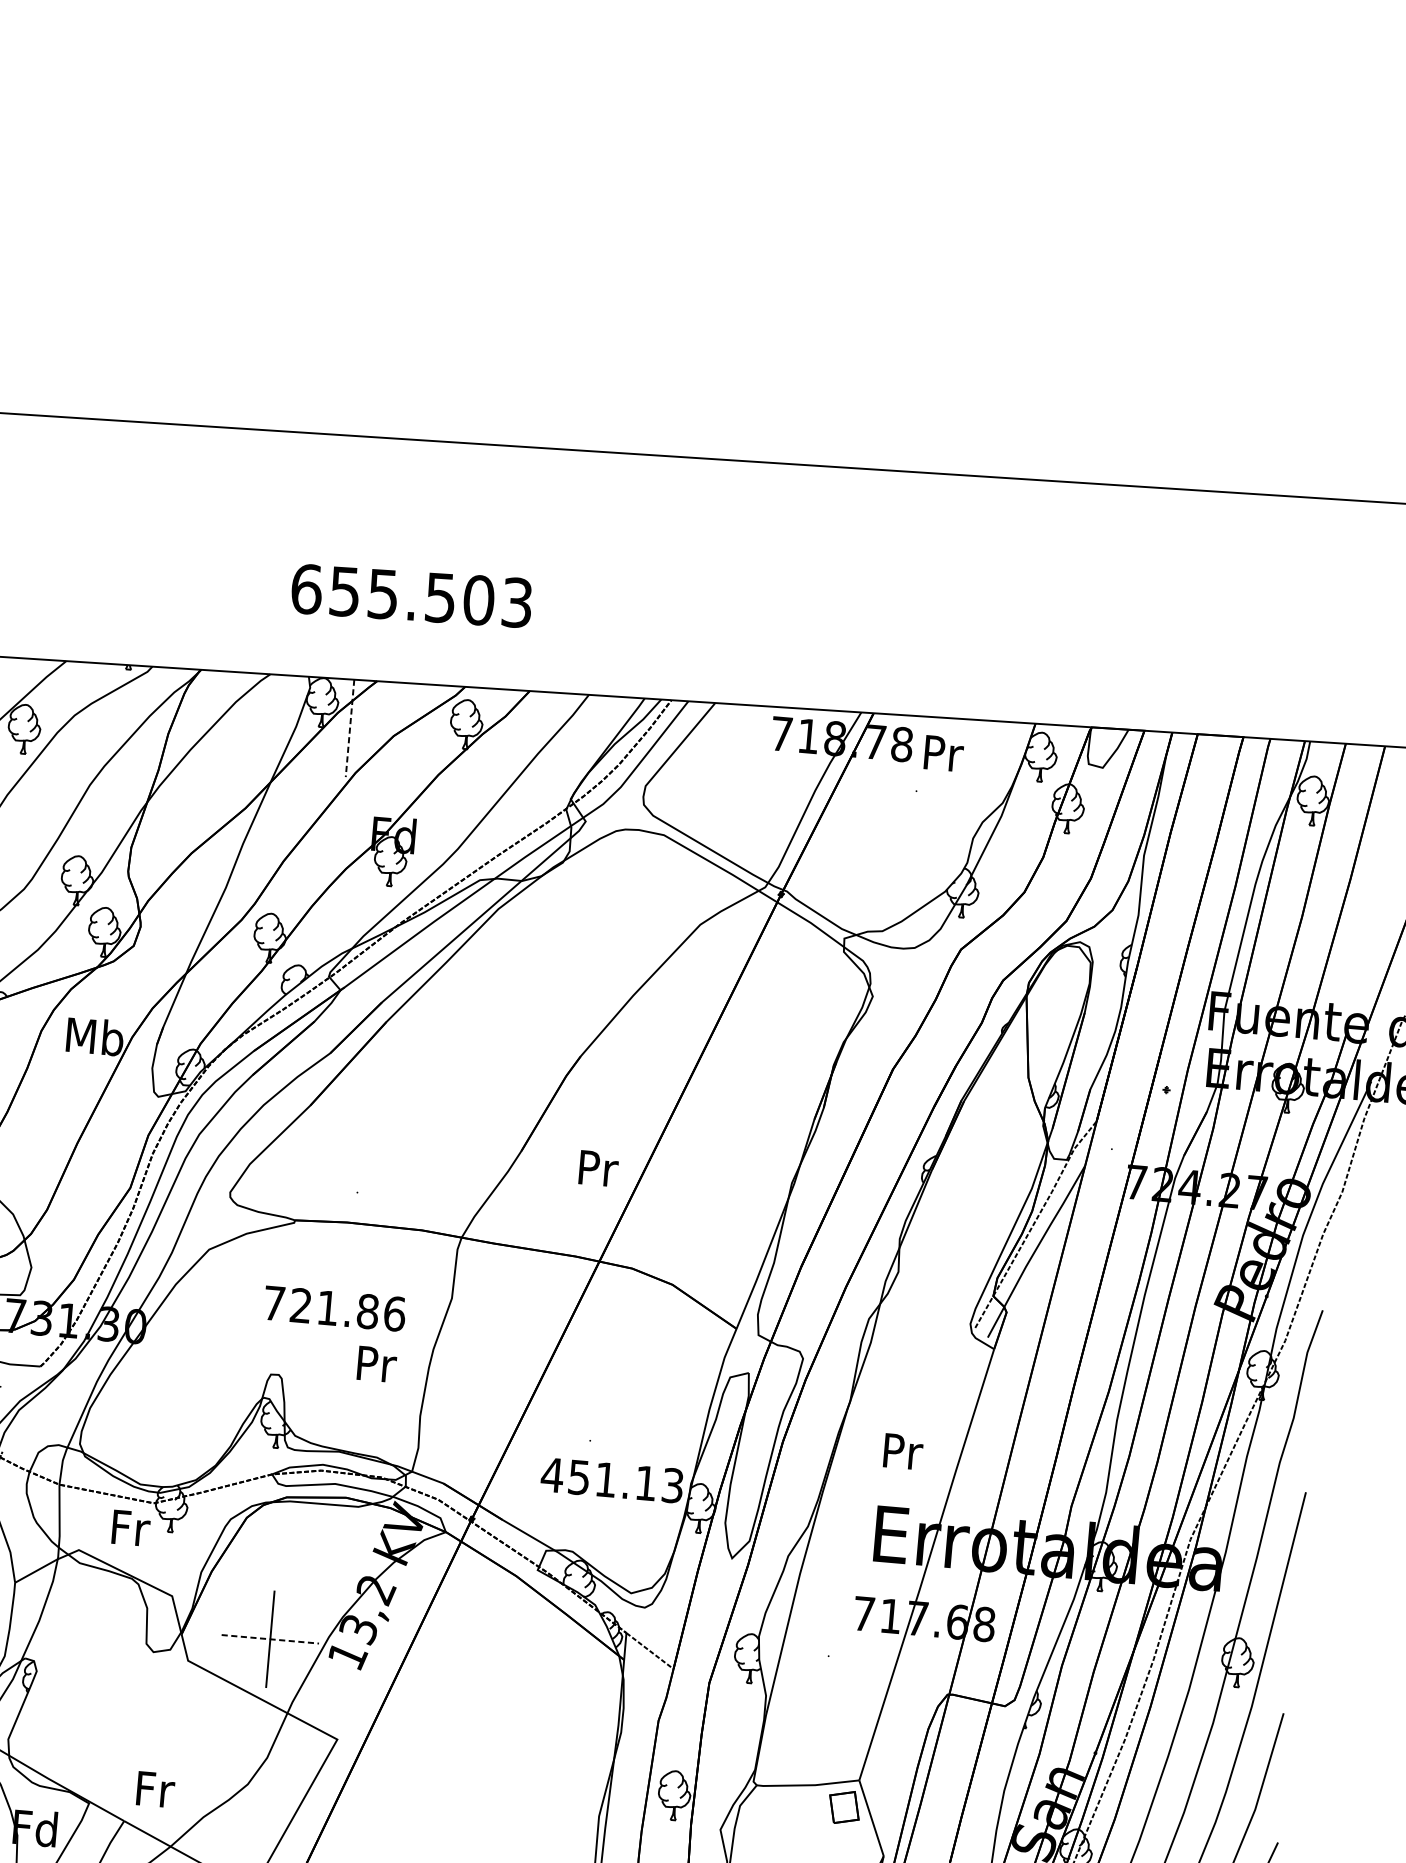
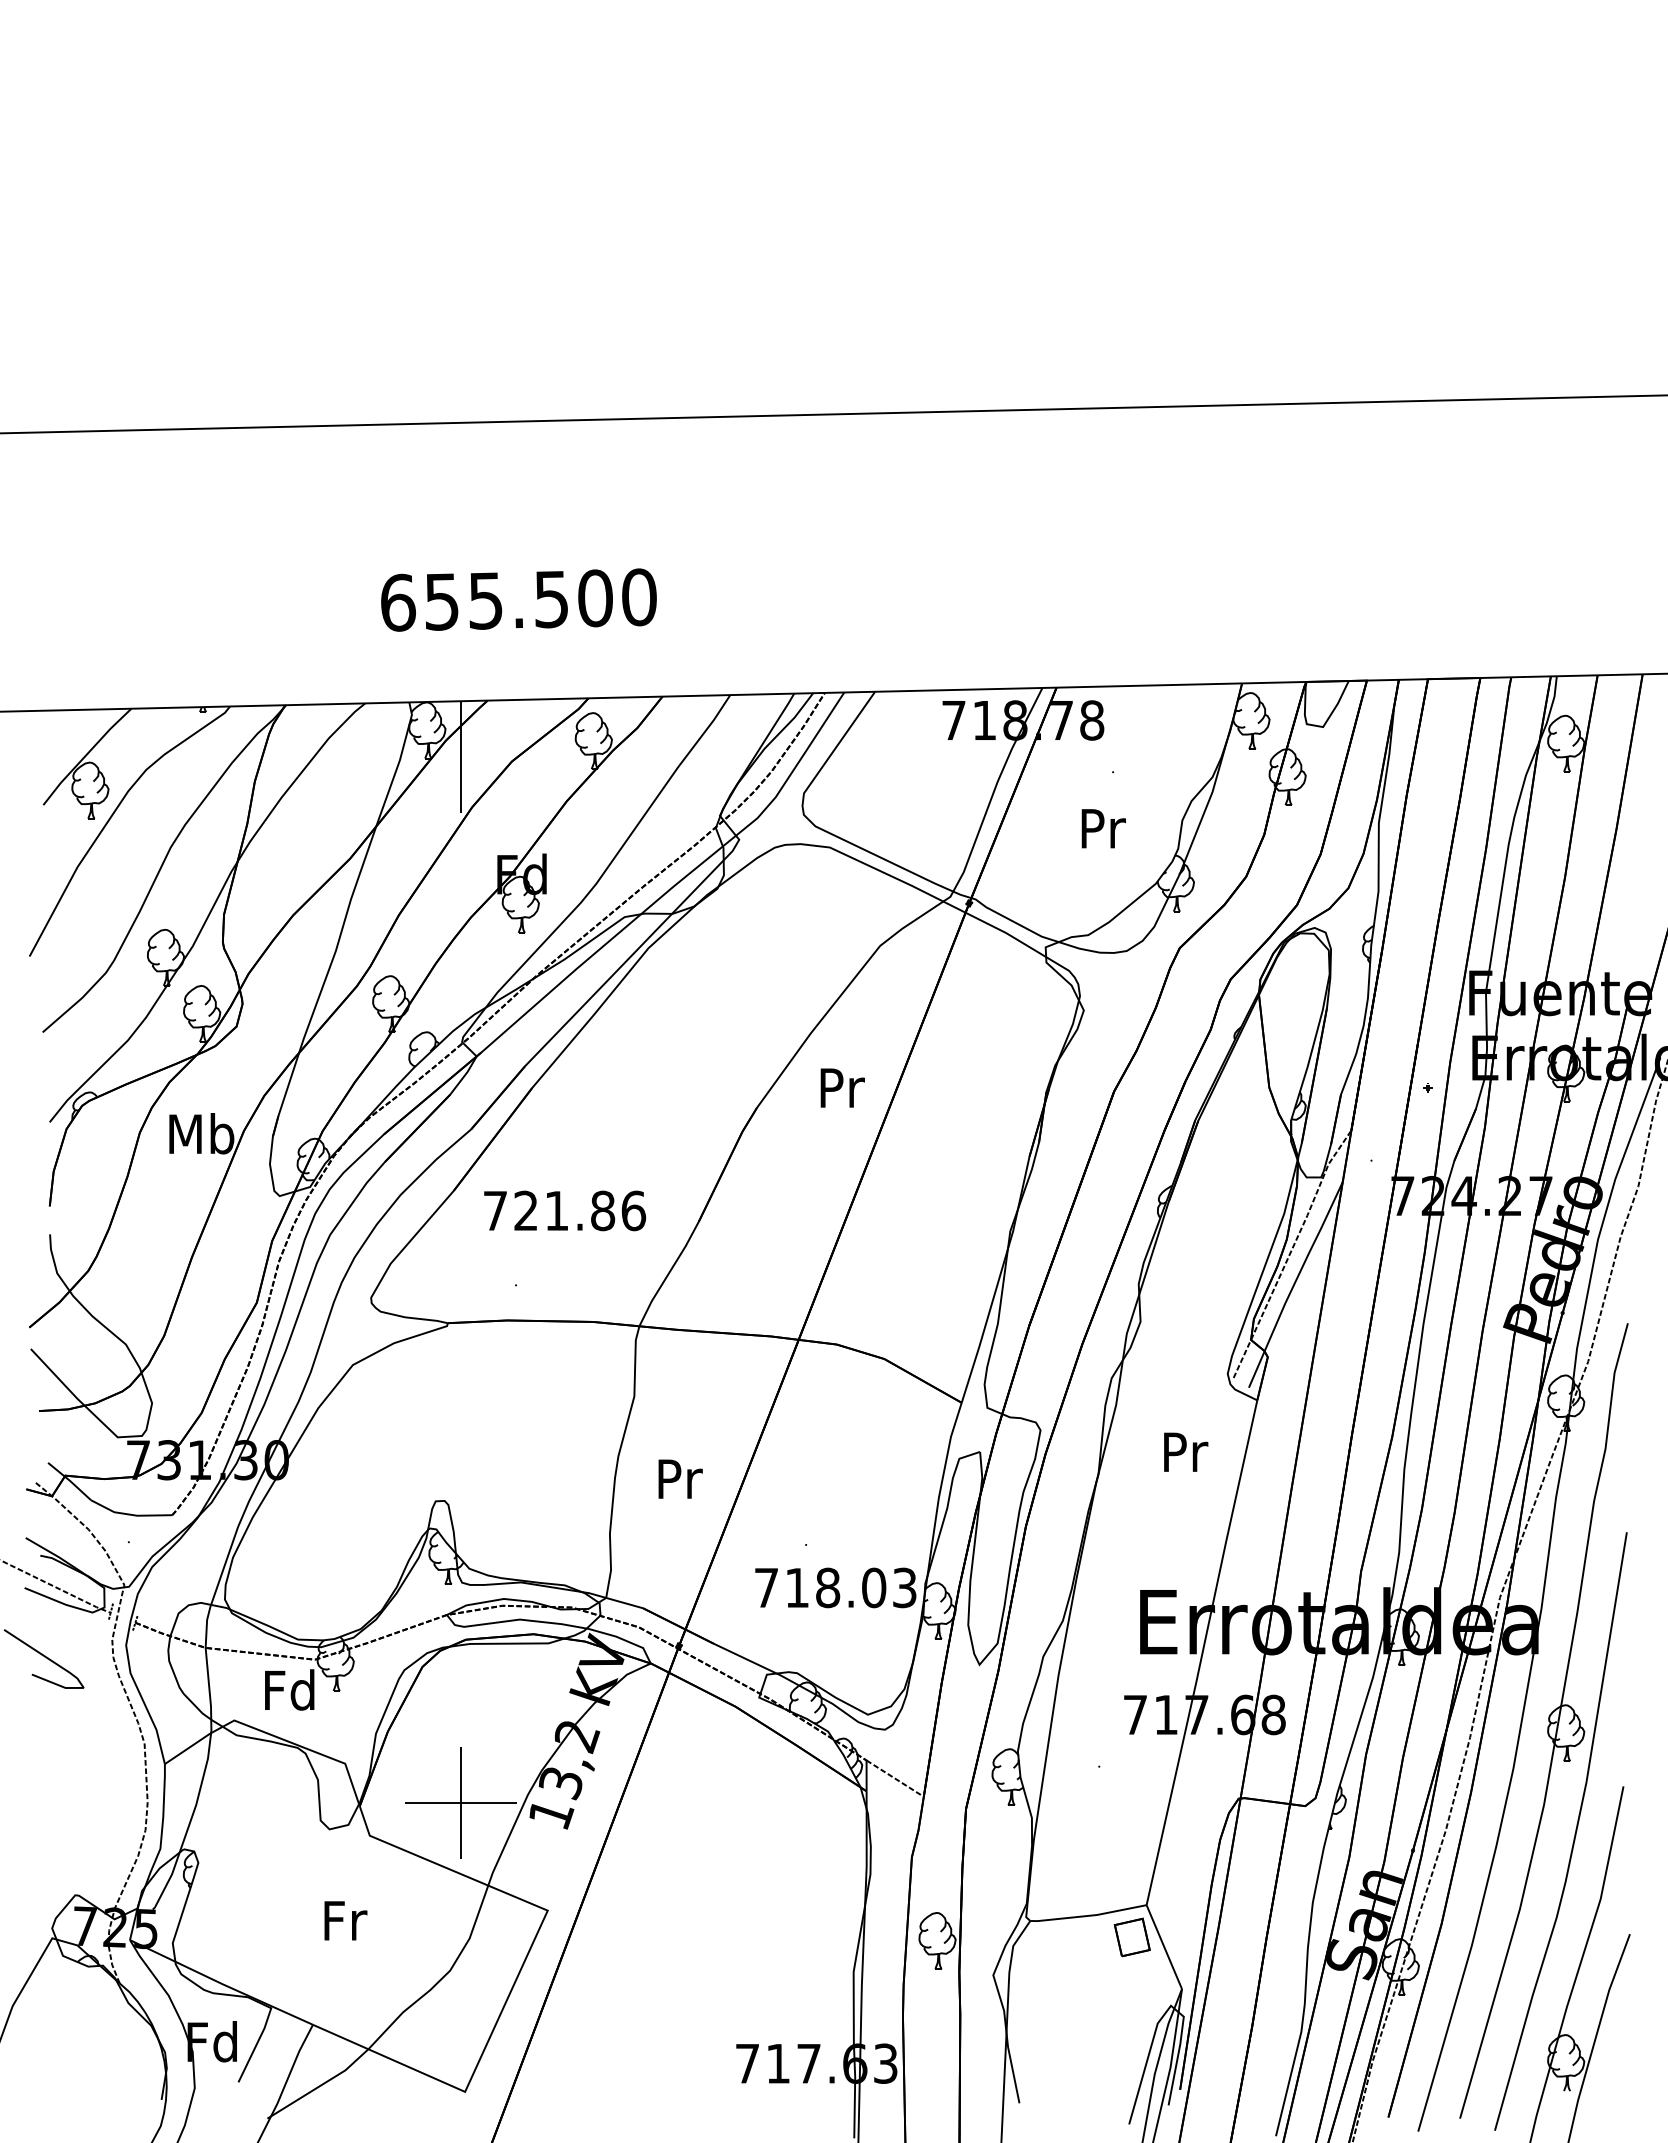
text: (517, 602) -> (639, 597), 655.503 -> 655.500
line: (350, 728) -> (461, 757), dashed -> solid
text: (943, 753) -> (1103, 828), moved
text: (598, 1168) -> (842, 1087), moved
text: (335, 1308) -> (565, 1210), moved
text: (377, 1363) -> (680, 1478), moved
text: (903, 1451) -> (1186, 1451), moved
text: (598, 1478) -> (819, 1587), 451.13 -> 718.03
text: (129, 1527) -> (289, 1689), Fr -> Fd
line: (270, 1639) -> (461, 1803), dashed -> solid
text: (155, 1789) -> (345, 1920), moved

